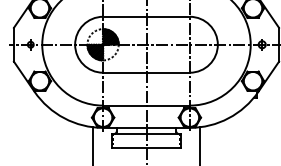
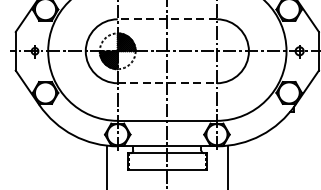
line: (146, 16) -> (167, 18), solid -> dashed
line: (147, 72) -> (168, 82), solid -> dashed

